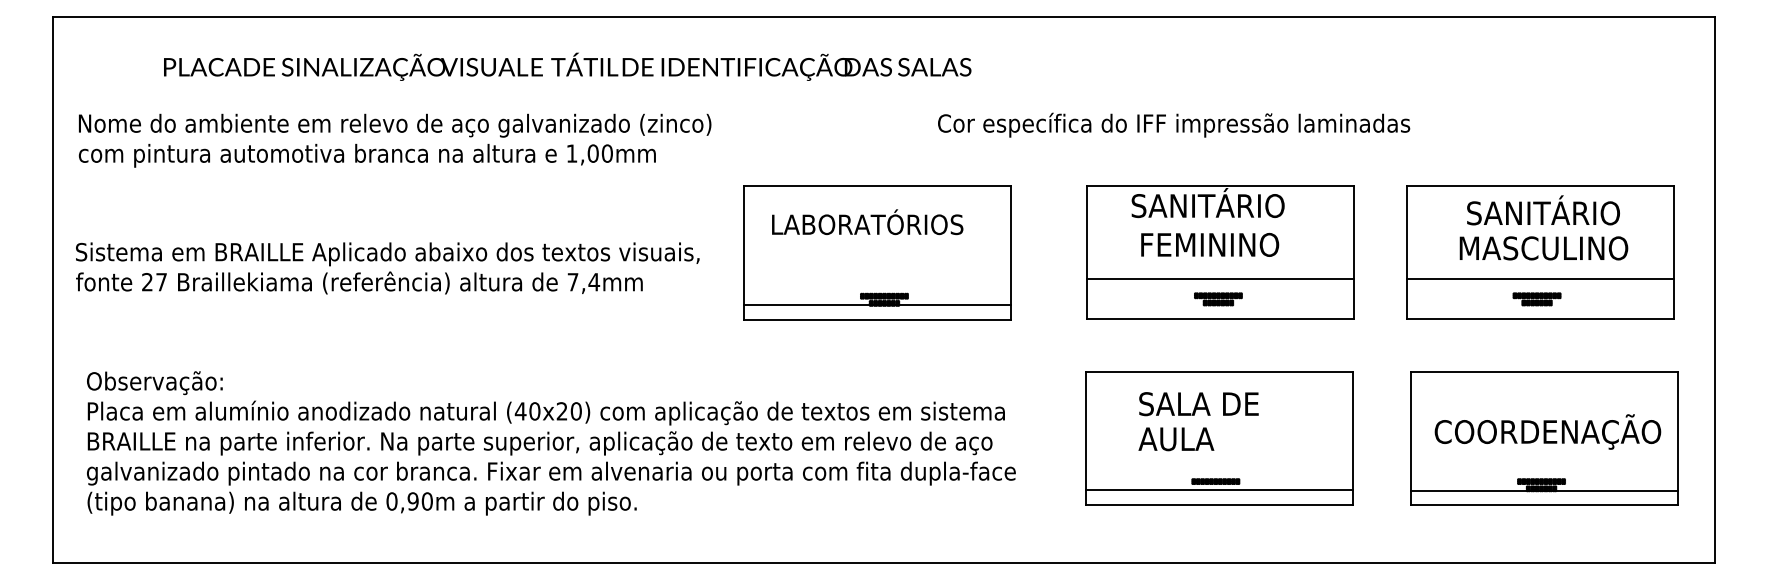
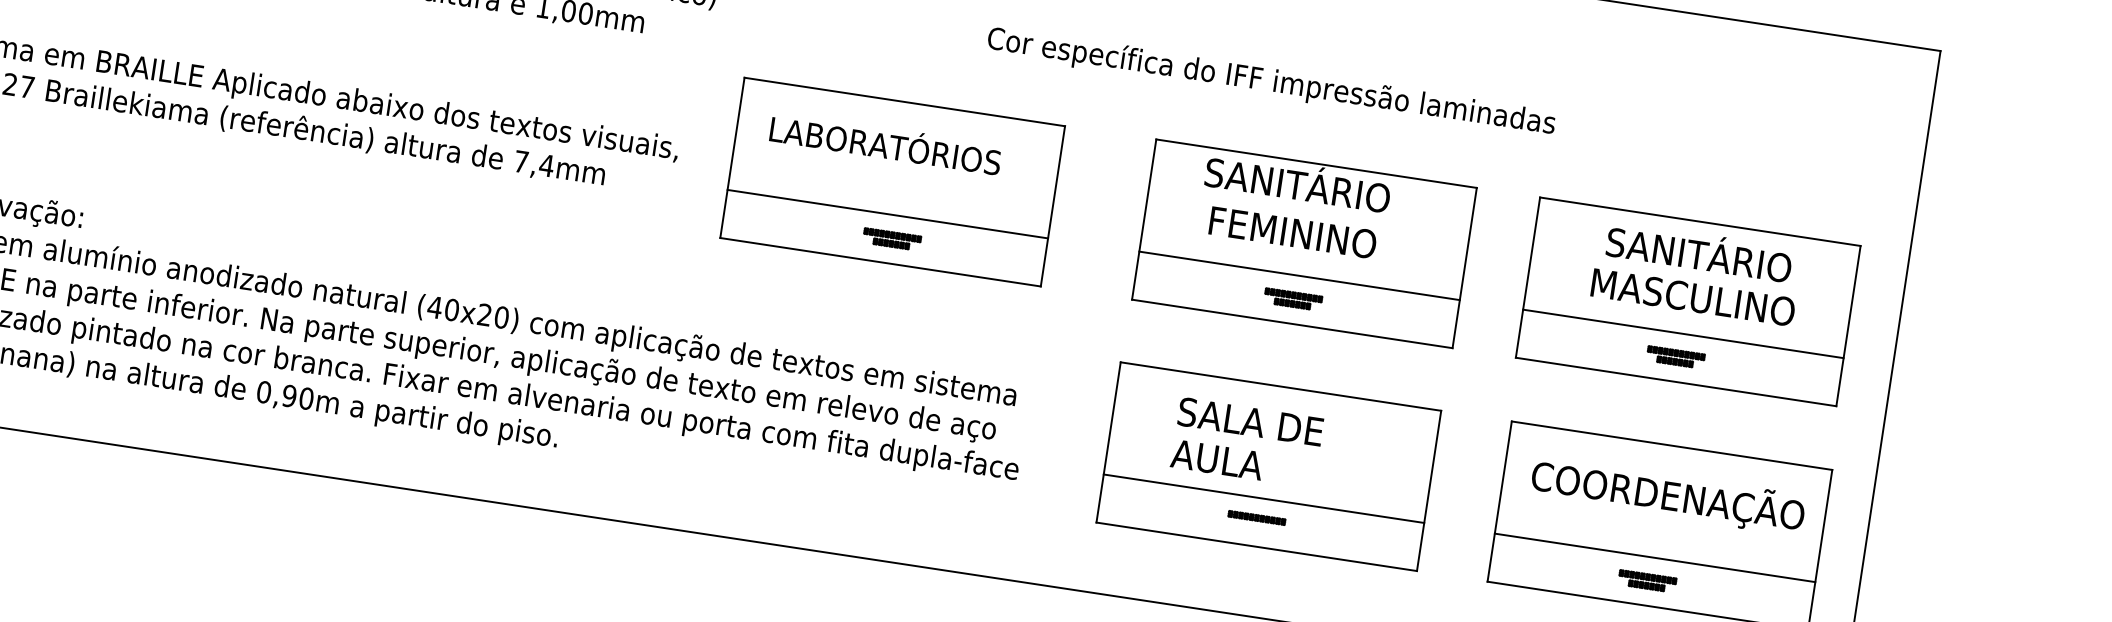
line: (877, 304) -> (887, 213), moved
text: (1547, 431) -> (1667, 495), moved
line: (1218, 490) -> (1263, 499), moved
line: (1544, 491) -> (1654, 558), moved

